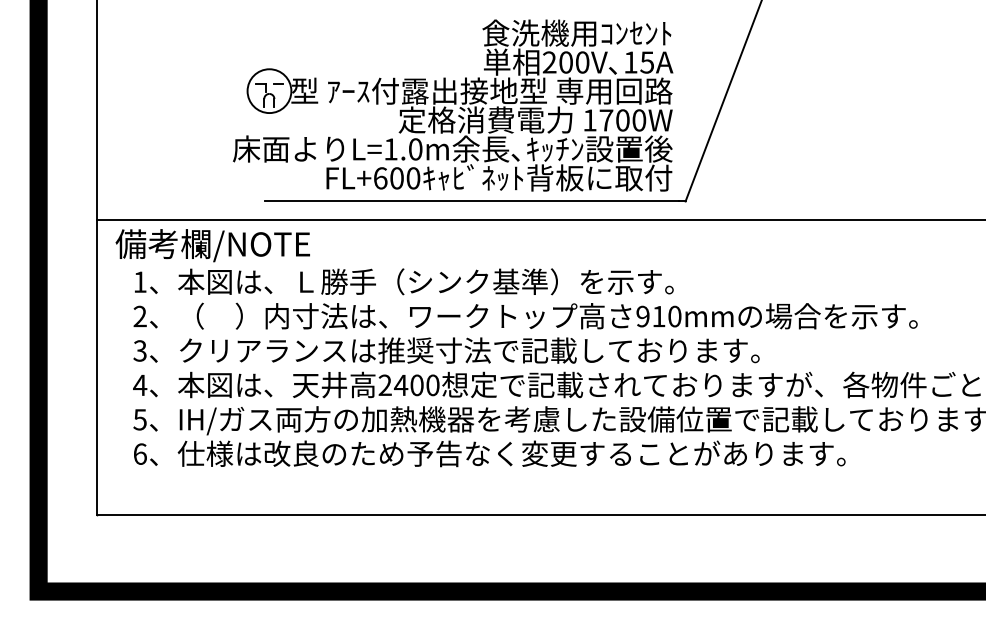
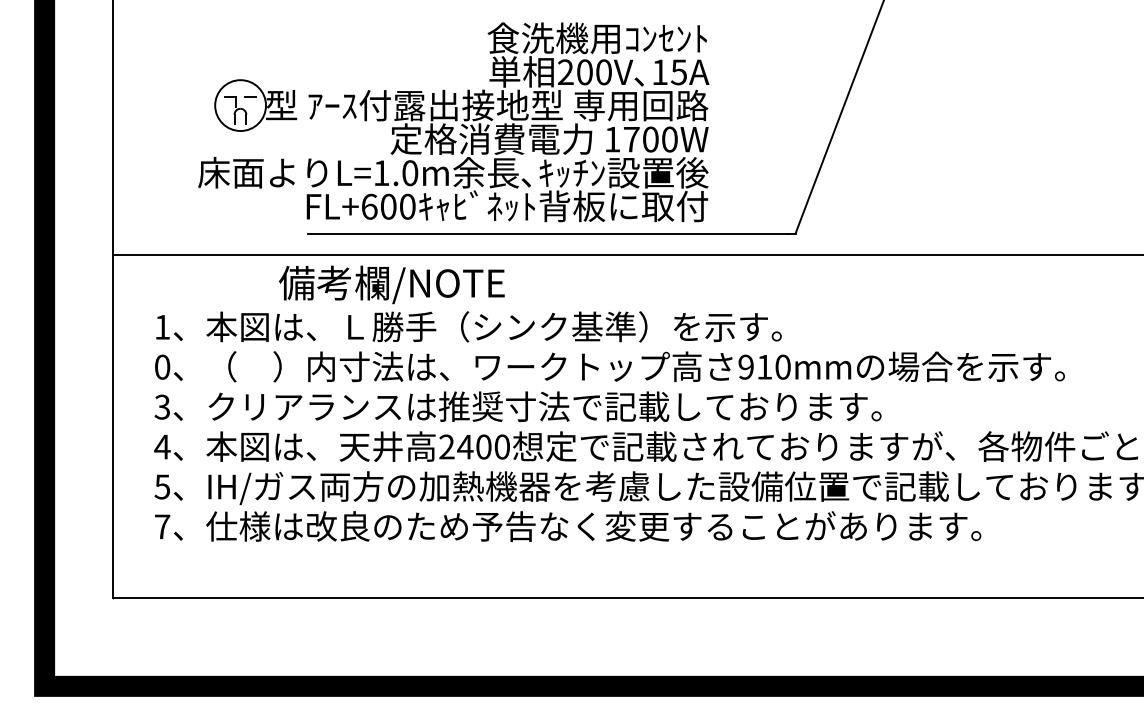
part: (453, 105) -> (454, 122), moved
text: (212, 245) -> (391, 284), moved
text: (139, 316) -> (161, 367), 2 -> 0
text: (139, 453) -> (161, 526), 6 -> 7

